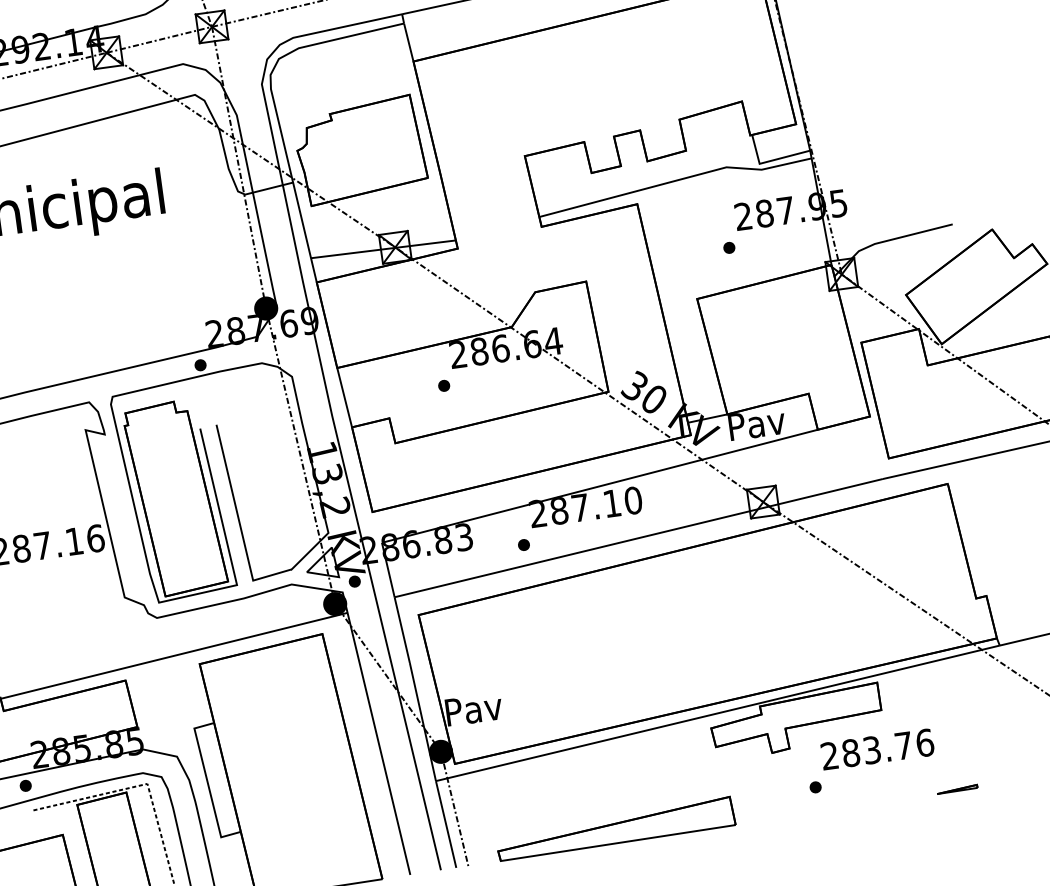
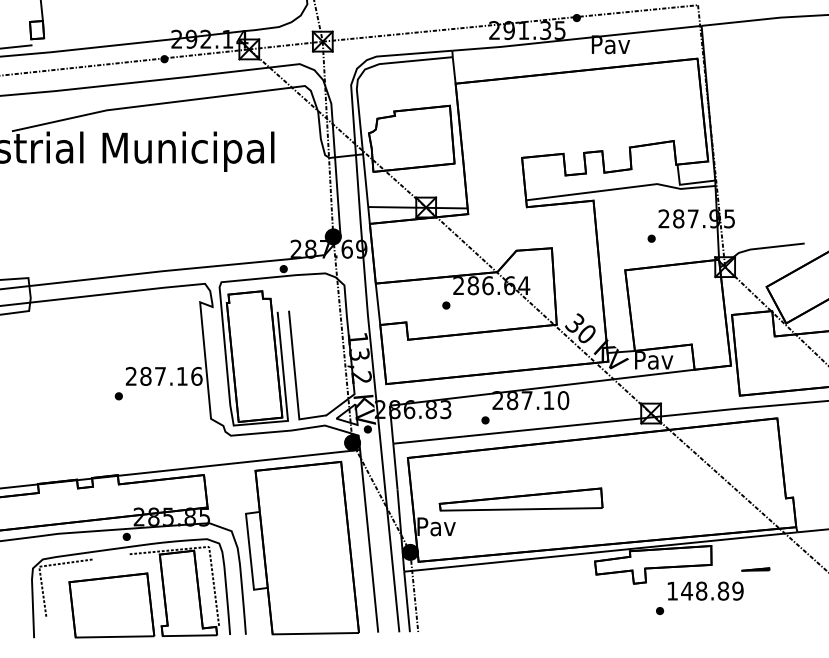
text: (877, 748) -> (705, 590), 283.76 -> 148.89
line: (957, 789) -> (755, 569), moved
part: (614, 828) -> (520, 499), moved

